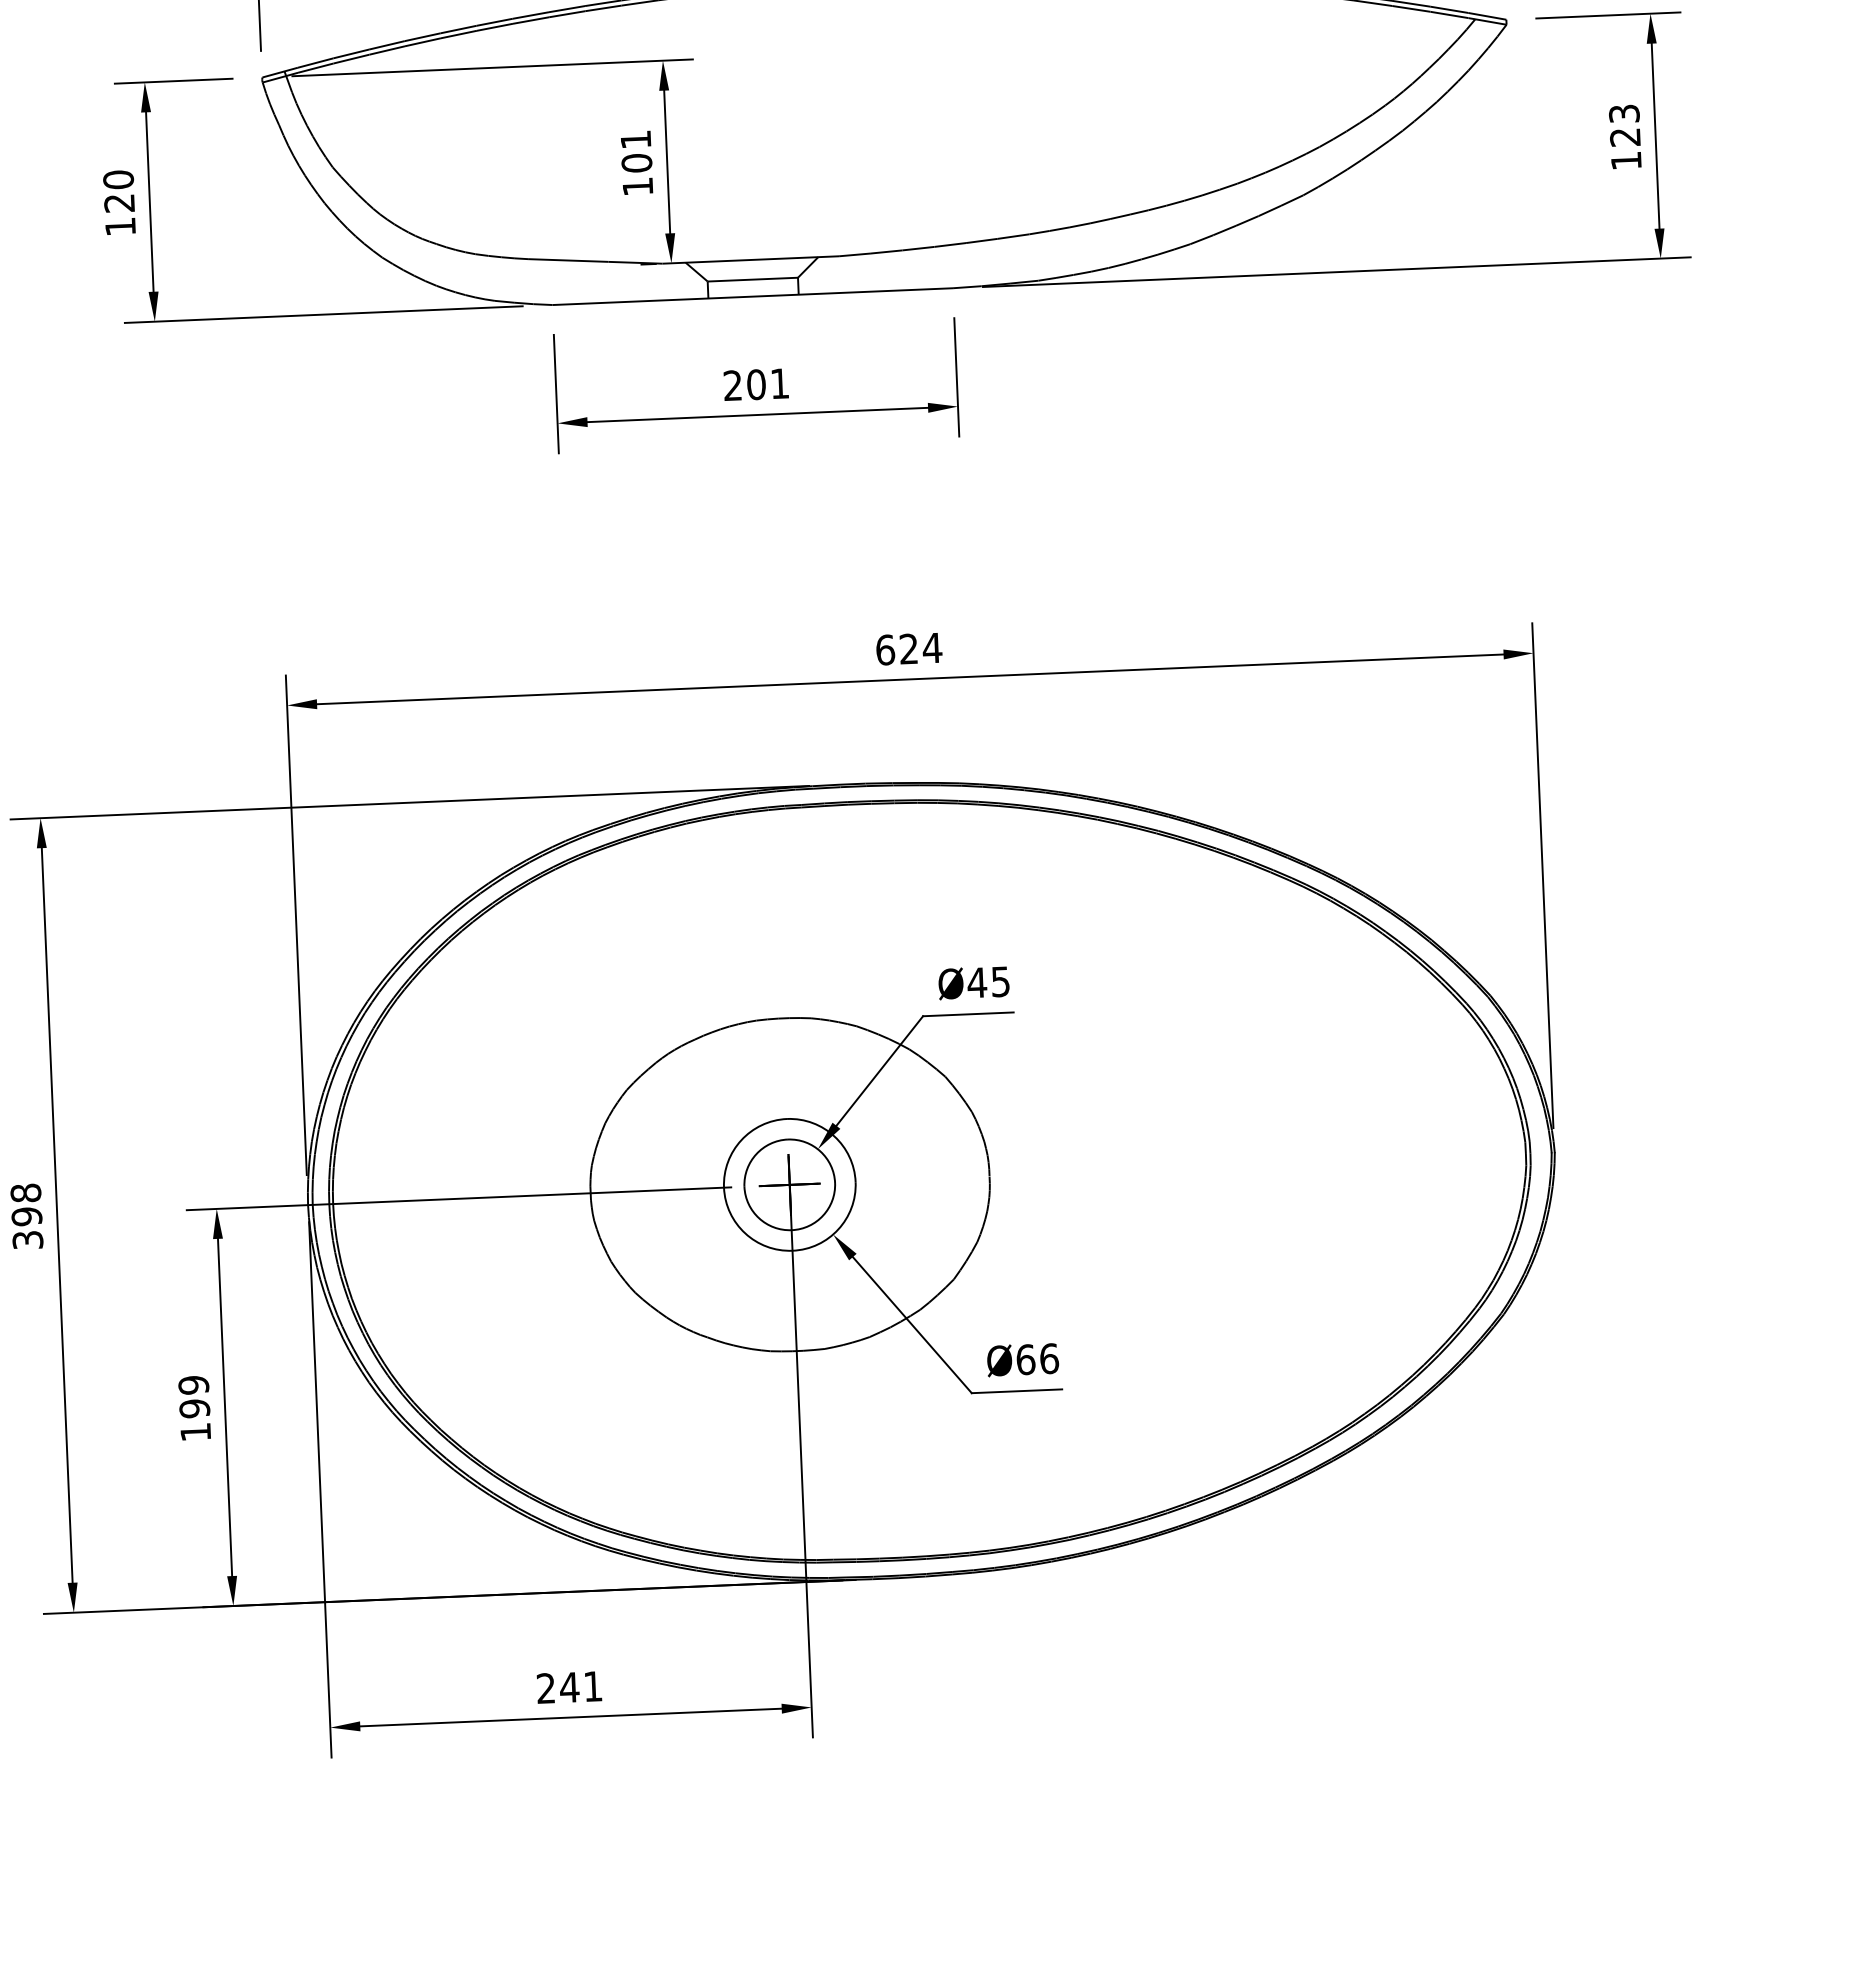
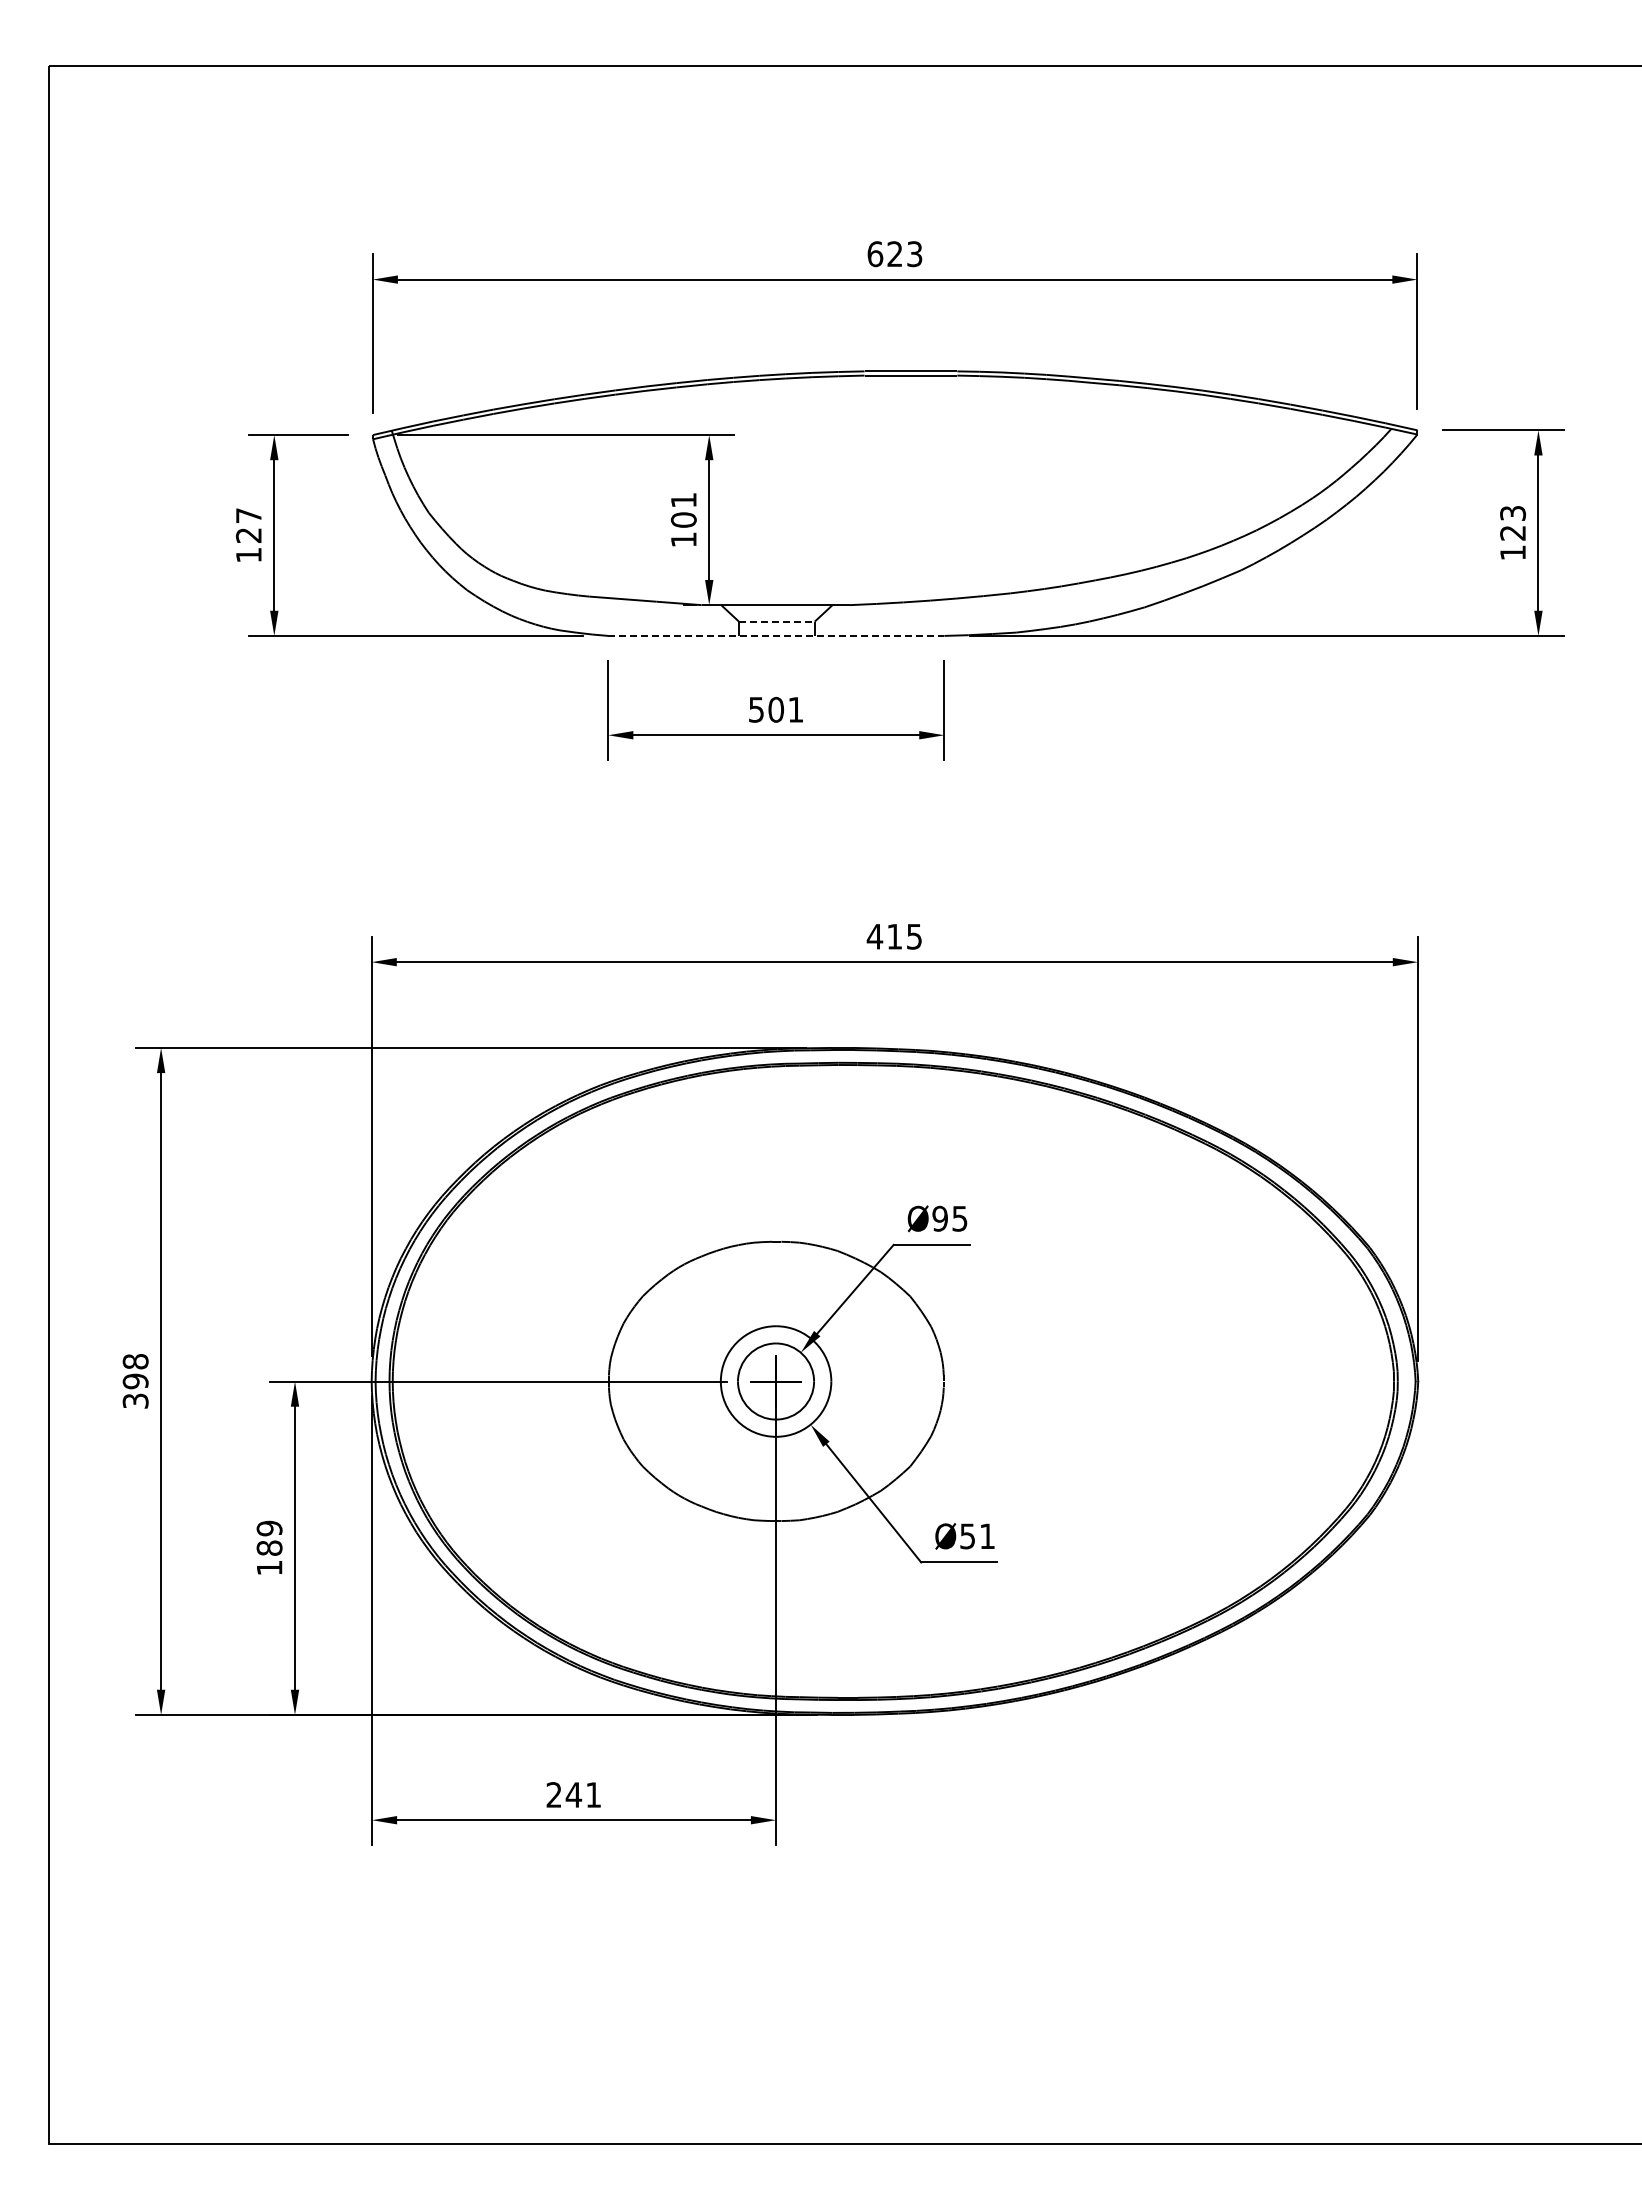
text: (118, 179) -> (248, 515), 120 -> 127
line: (752, 279) -> (776, 621), solid -> dashed
line: (753, 296) -> (776, 635), solid -> dashed
text: (732, 385) -> (756, 709), 201 -> 501
text: (908, 648) -> (894, 936), 624 -> 415
text: (977, 982) -> (940, 1218), Ø45 -> Ø95
text: (1037, 1359) -> (977, 1536), Ø66 -> Ø51
text: (194, 1409) -> (269, 1548), 199 -> 189

